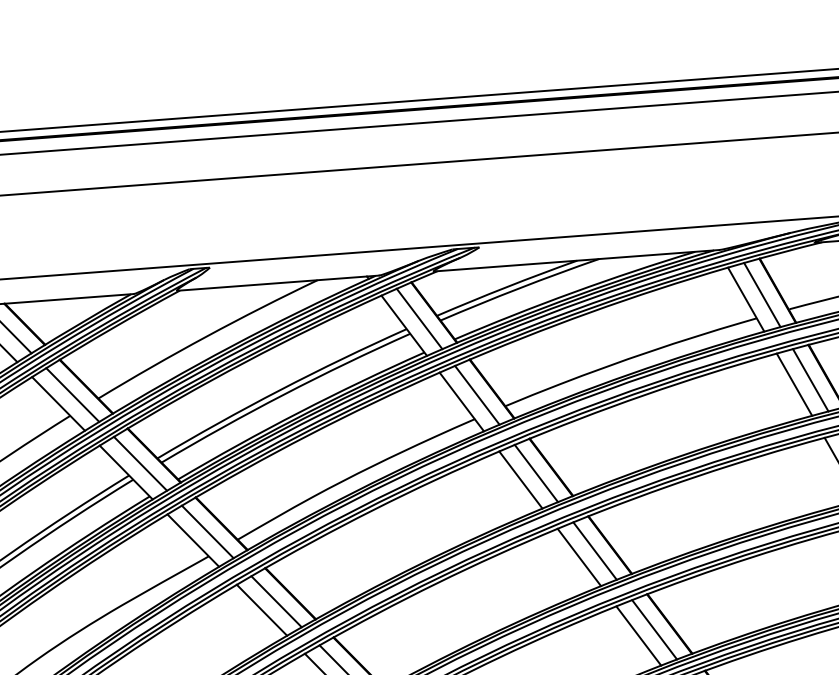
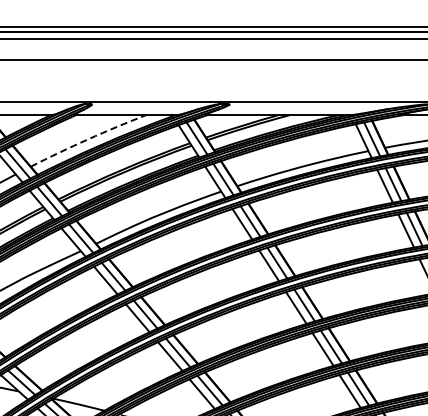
arc: (207, 336) -> (88, 139), solid -> dashed

